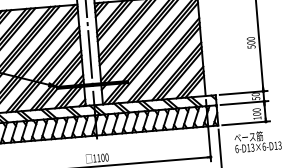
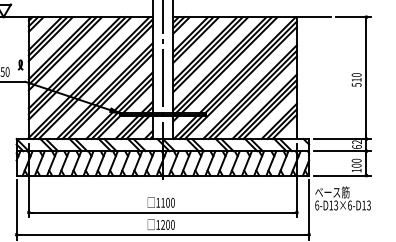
text: (251, 42) -> (356, 79), 500 -> 510
text: (255, 96) -> (356, 144), 50 -> 62
text: (257, 141) -> (342, 198), moved

